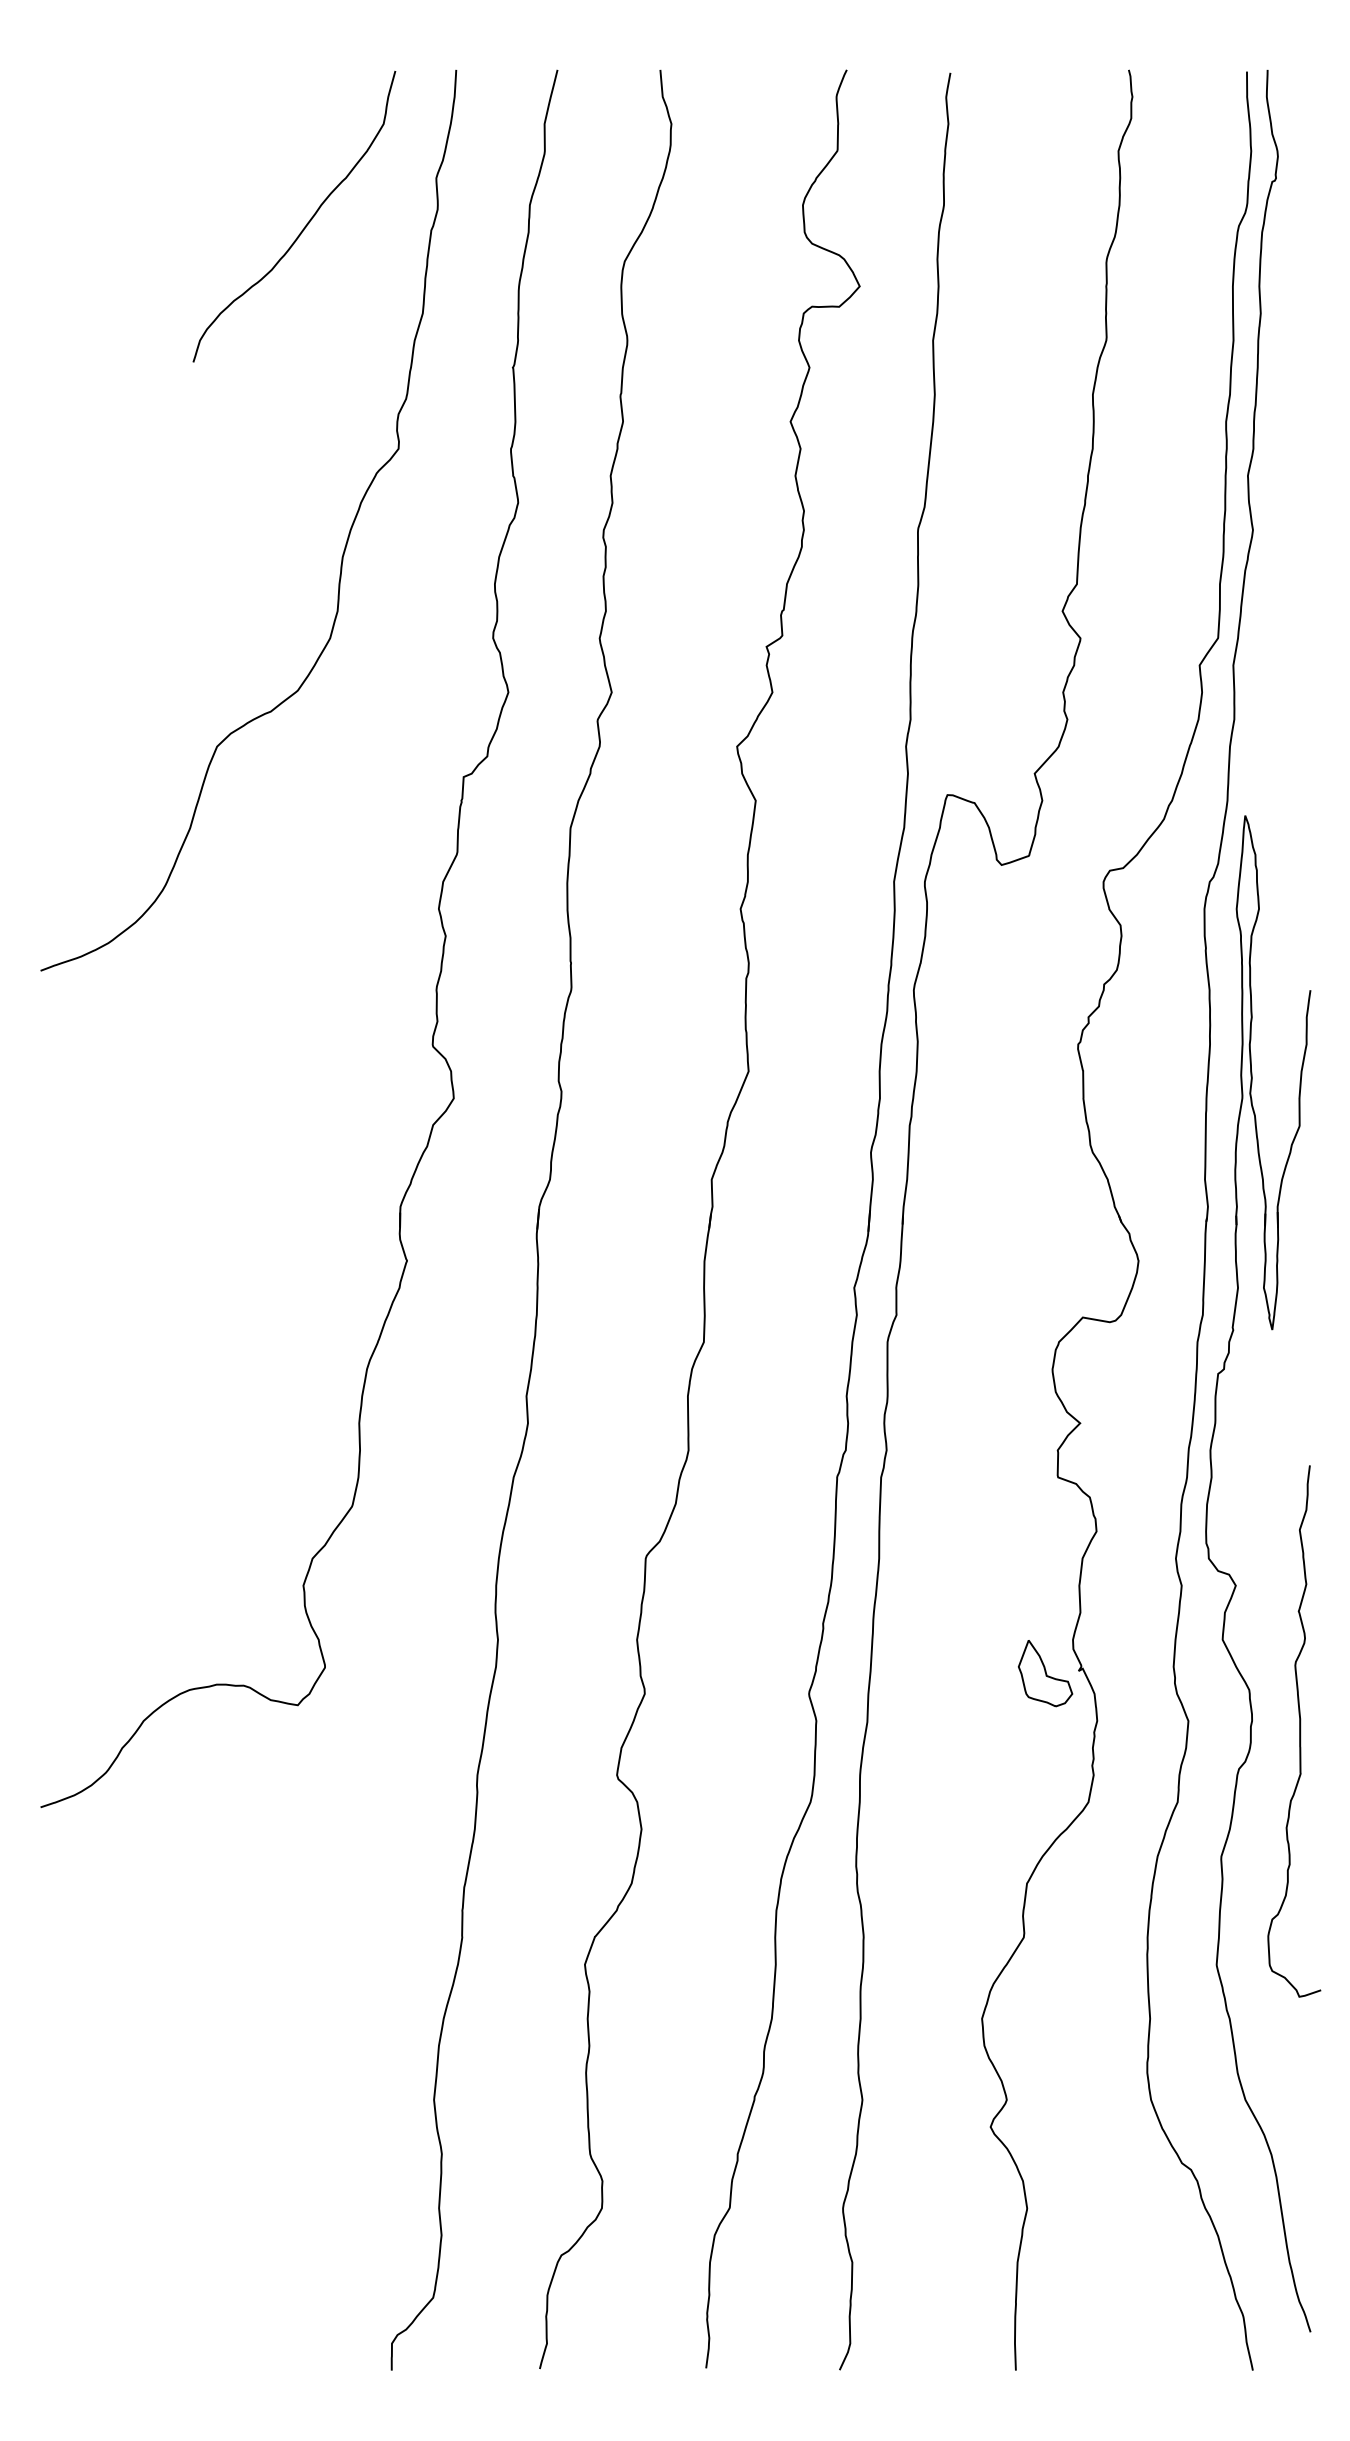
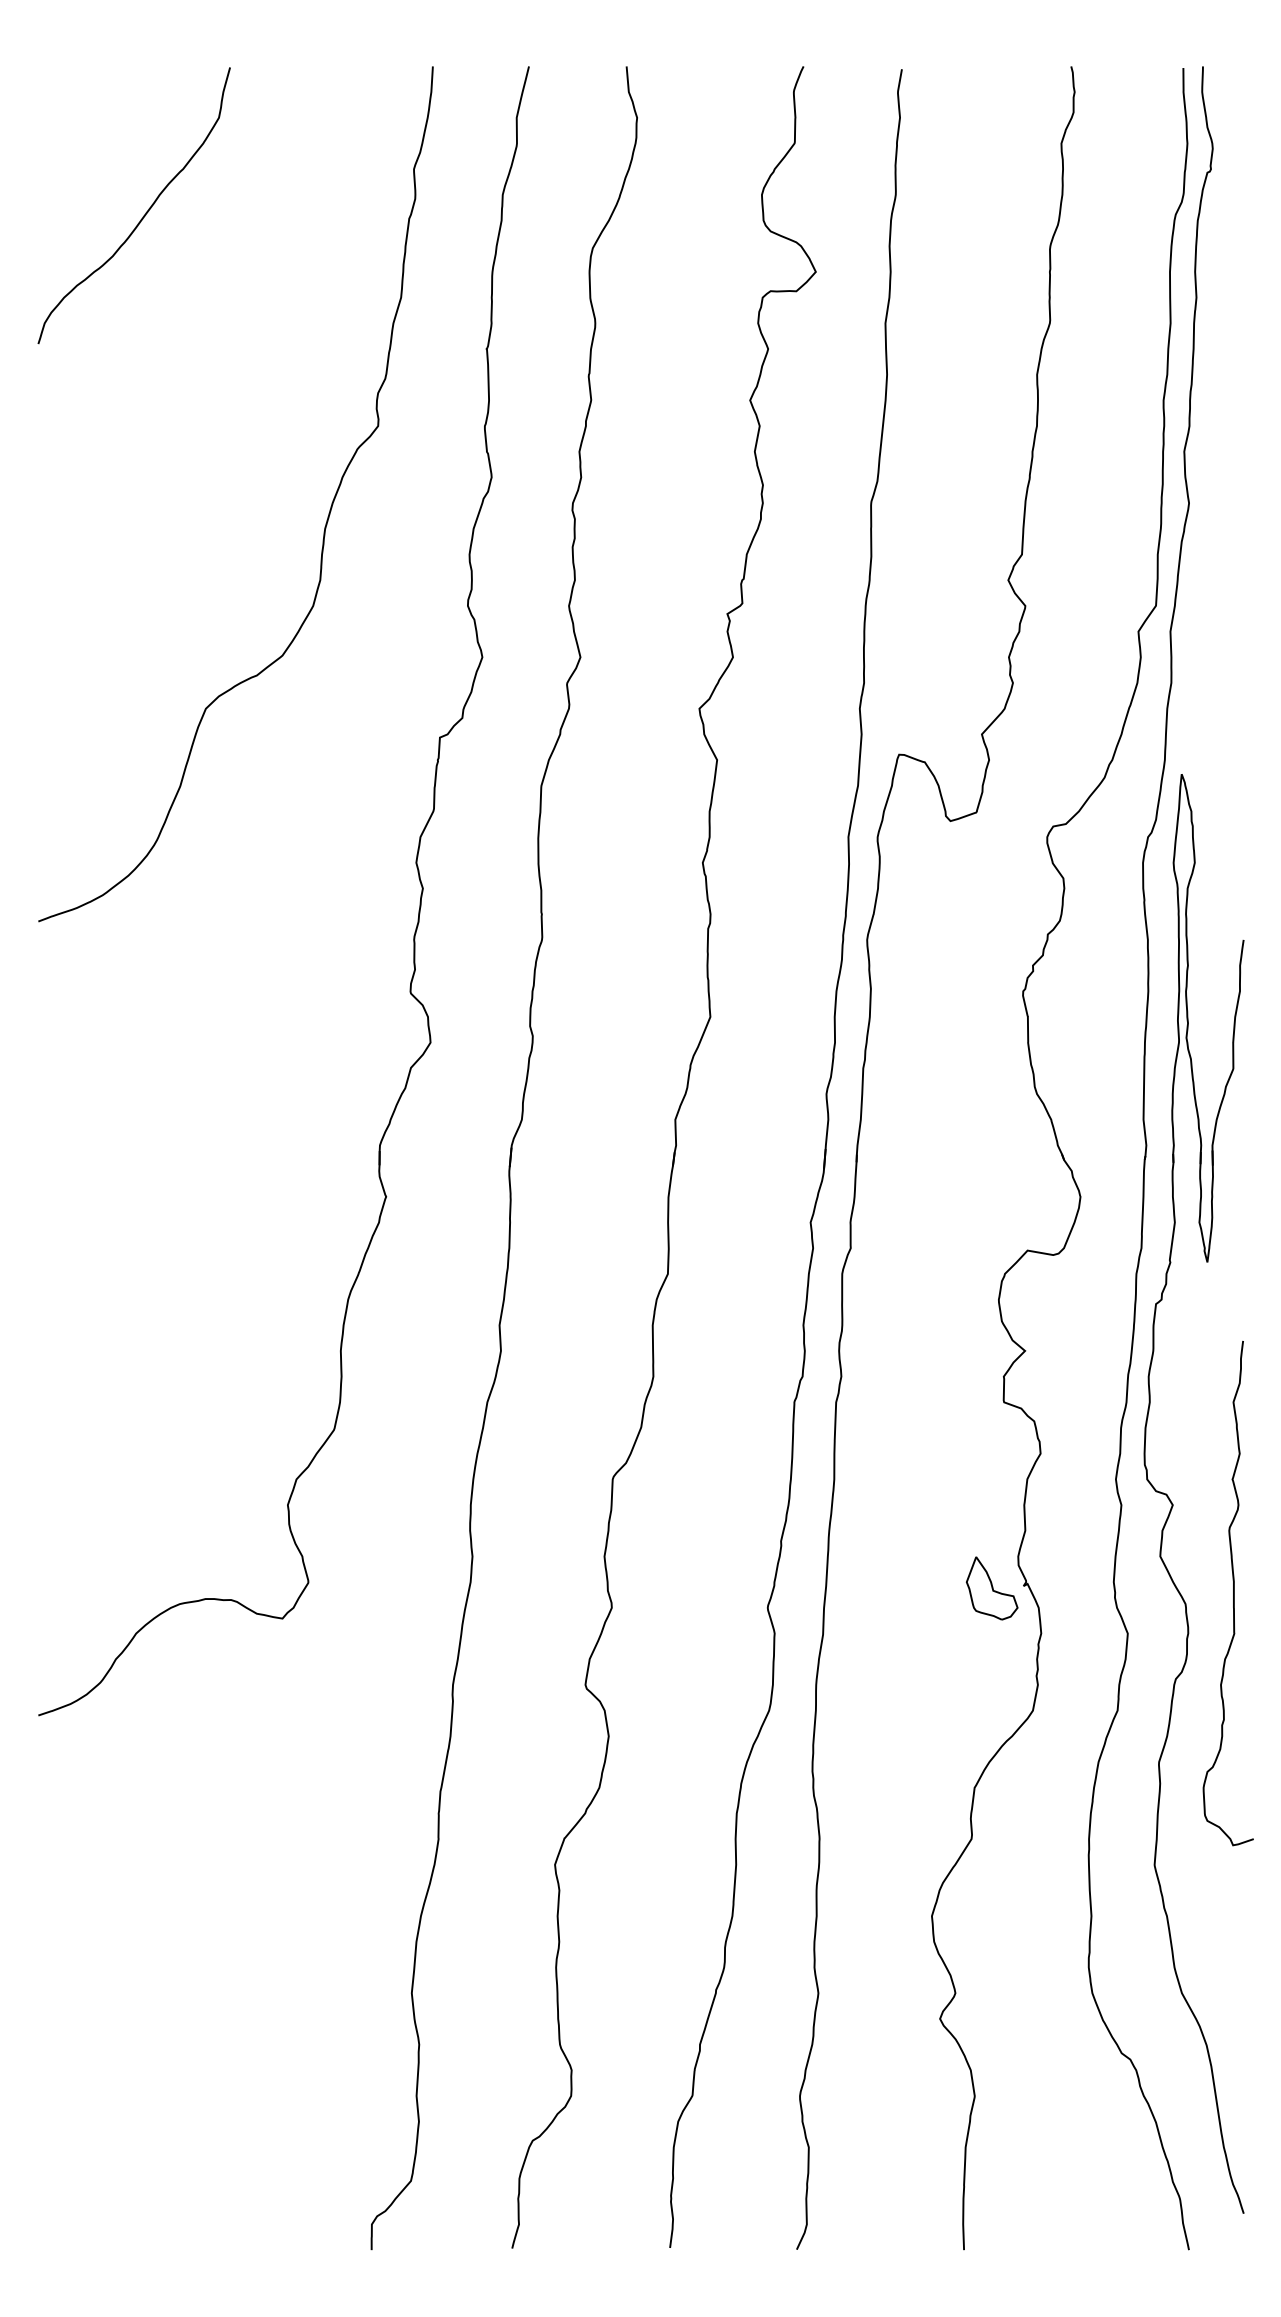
curve: (306, 223) -> (145, 212), moved
curve: (1299, 1731) -> (1233, 1593), moved

